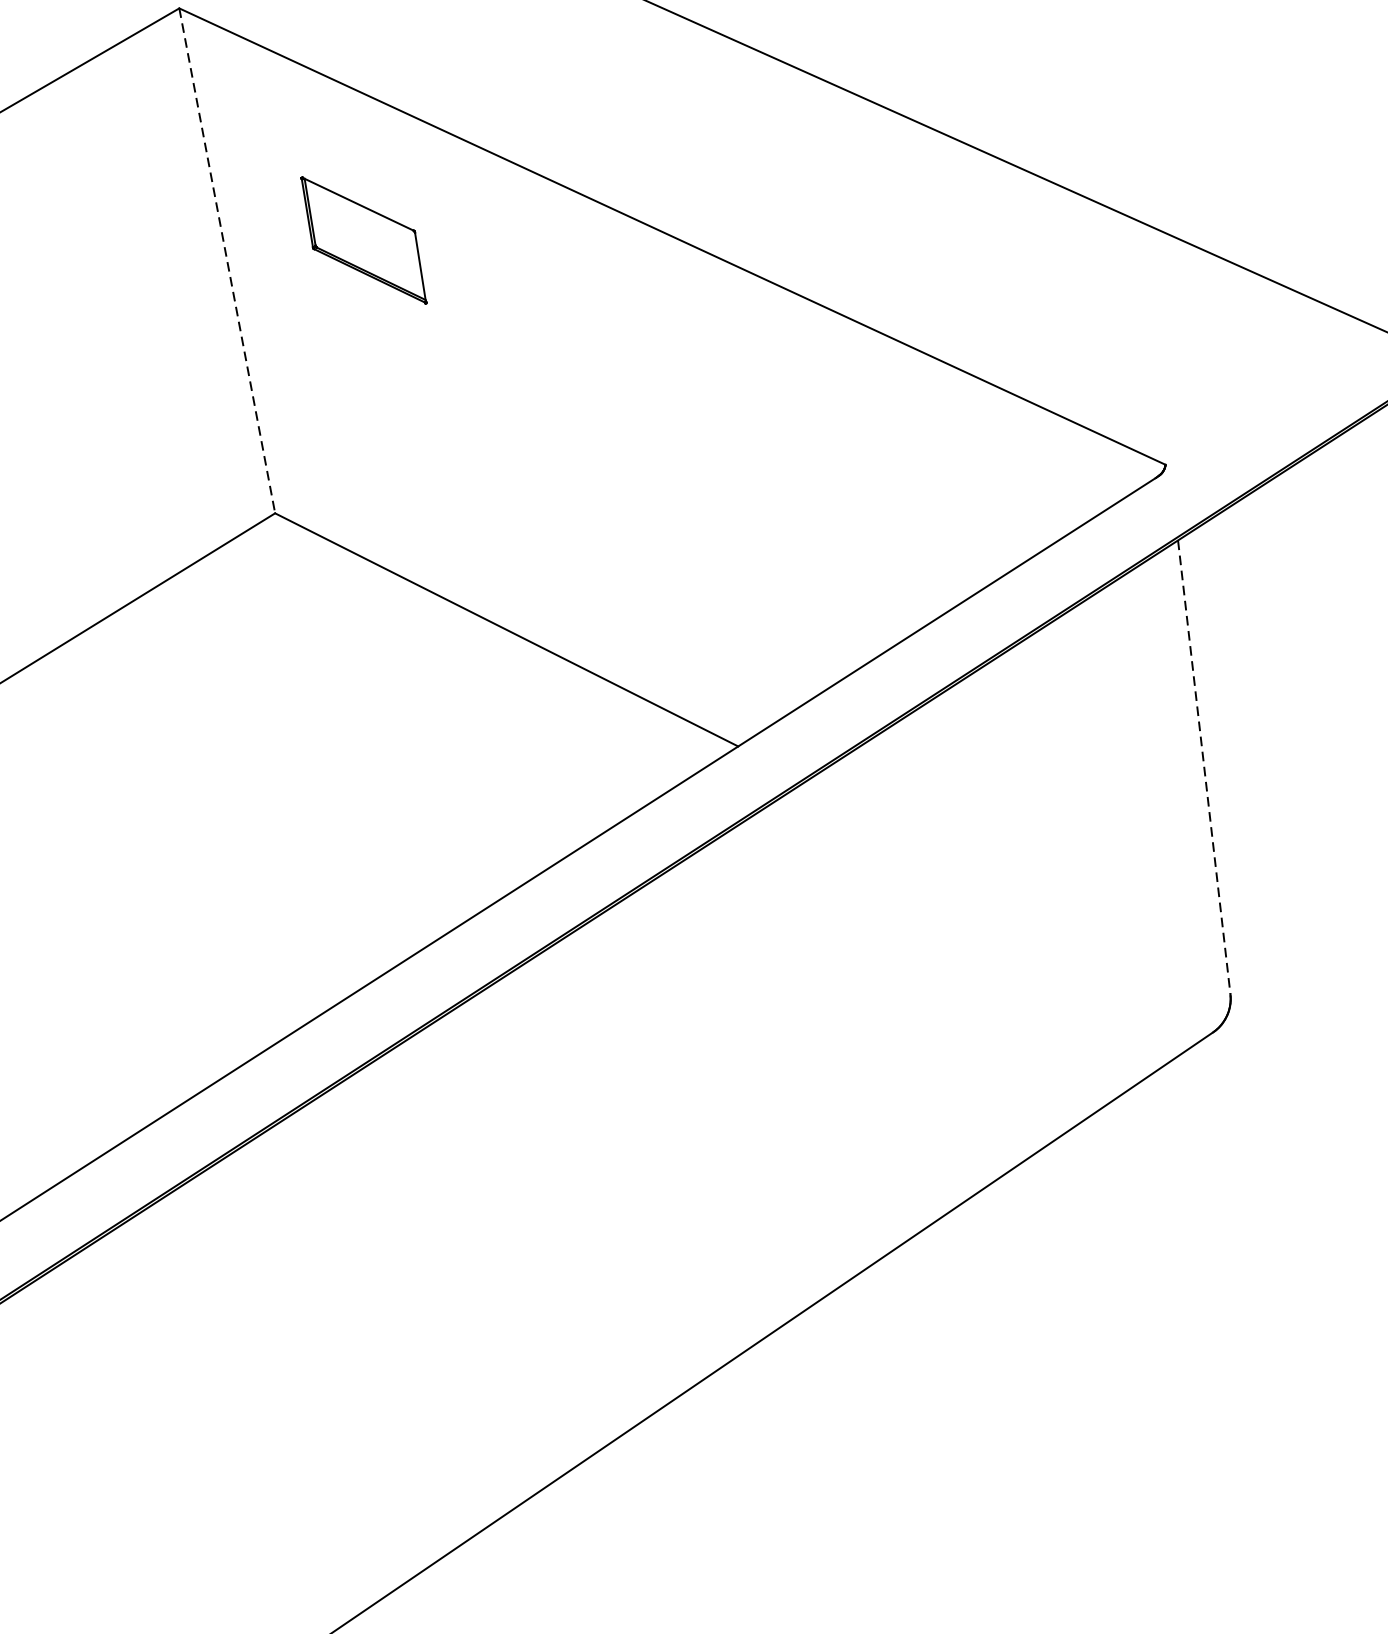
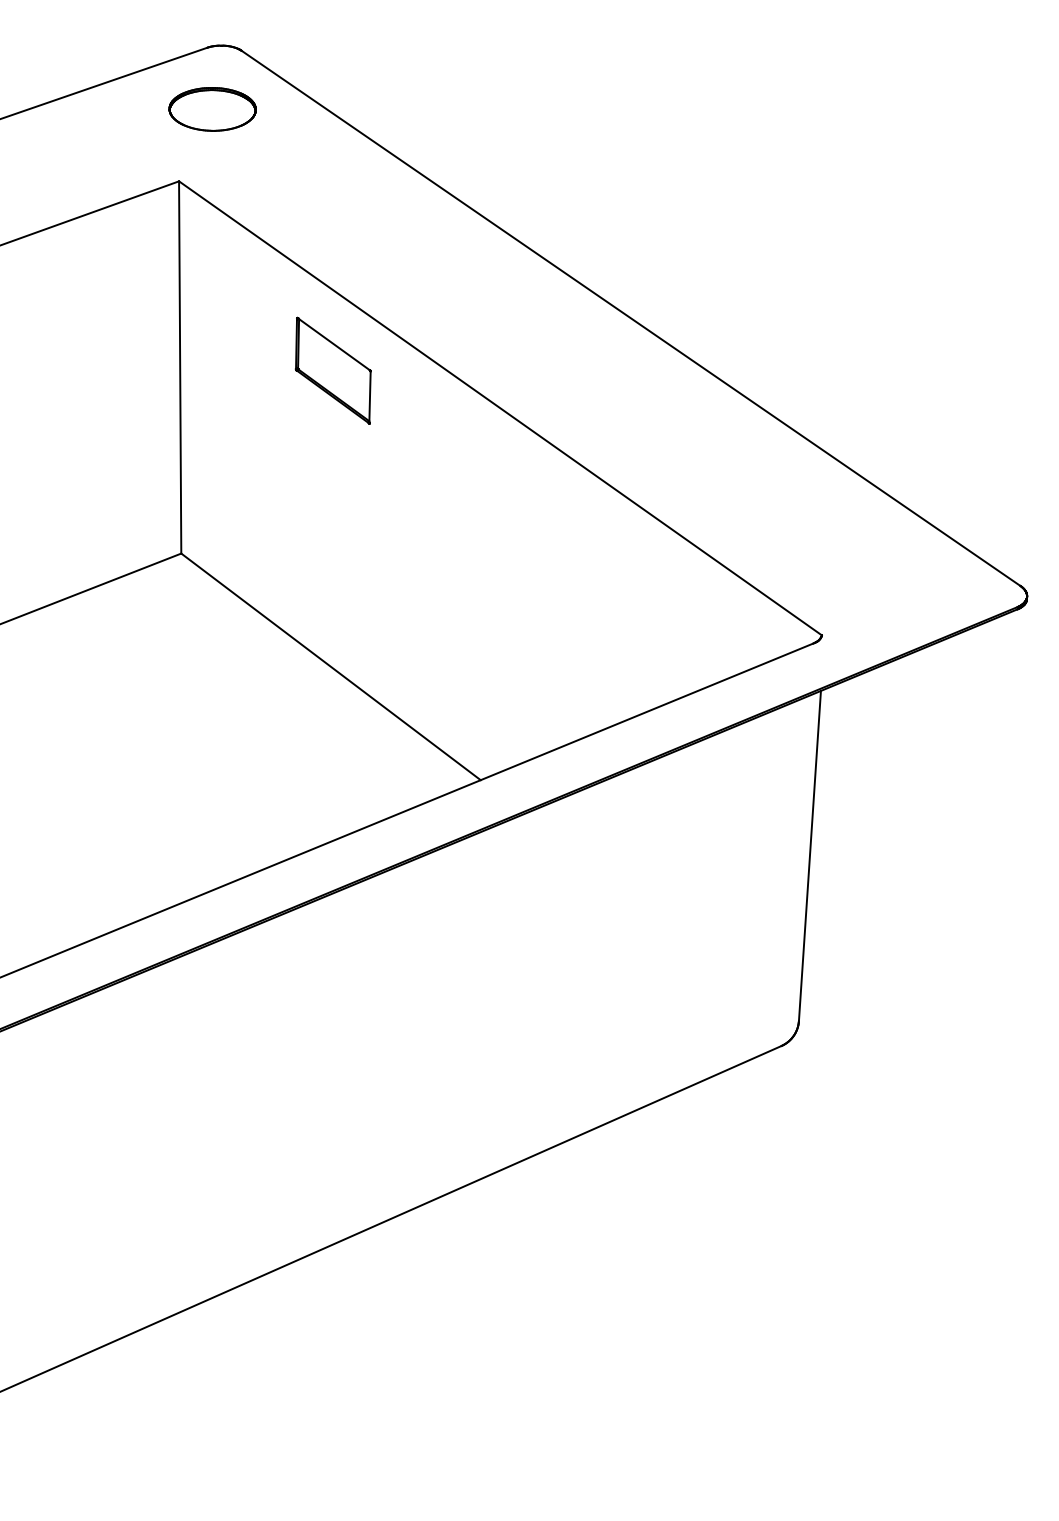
part: (362, 240) -> (332, 370), moved
line: (227, 260) -> (180, 367), dashed -> solid
line: (1203, 768) -> (809, 856), dashed -> solid

